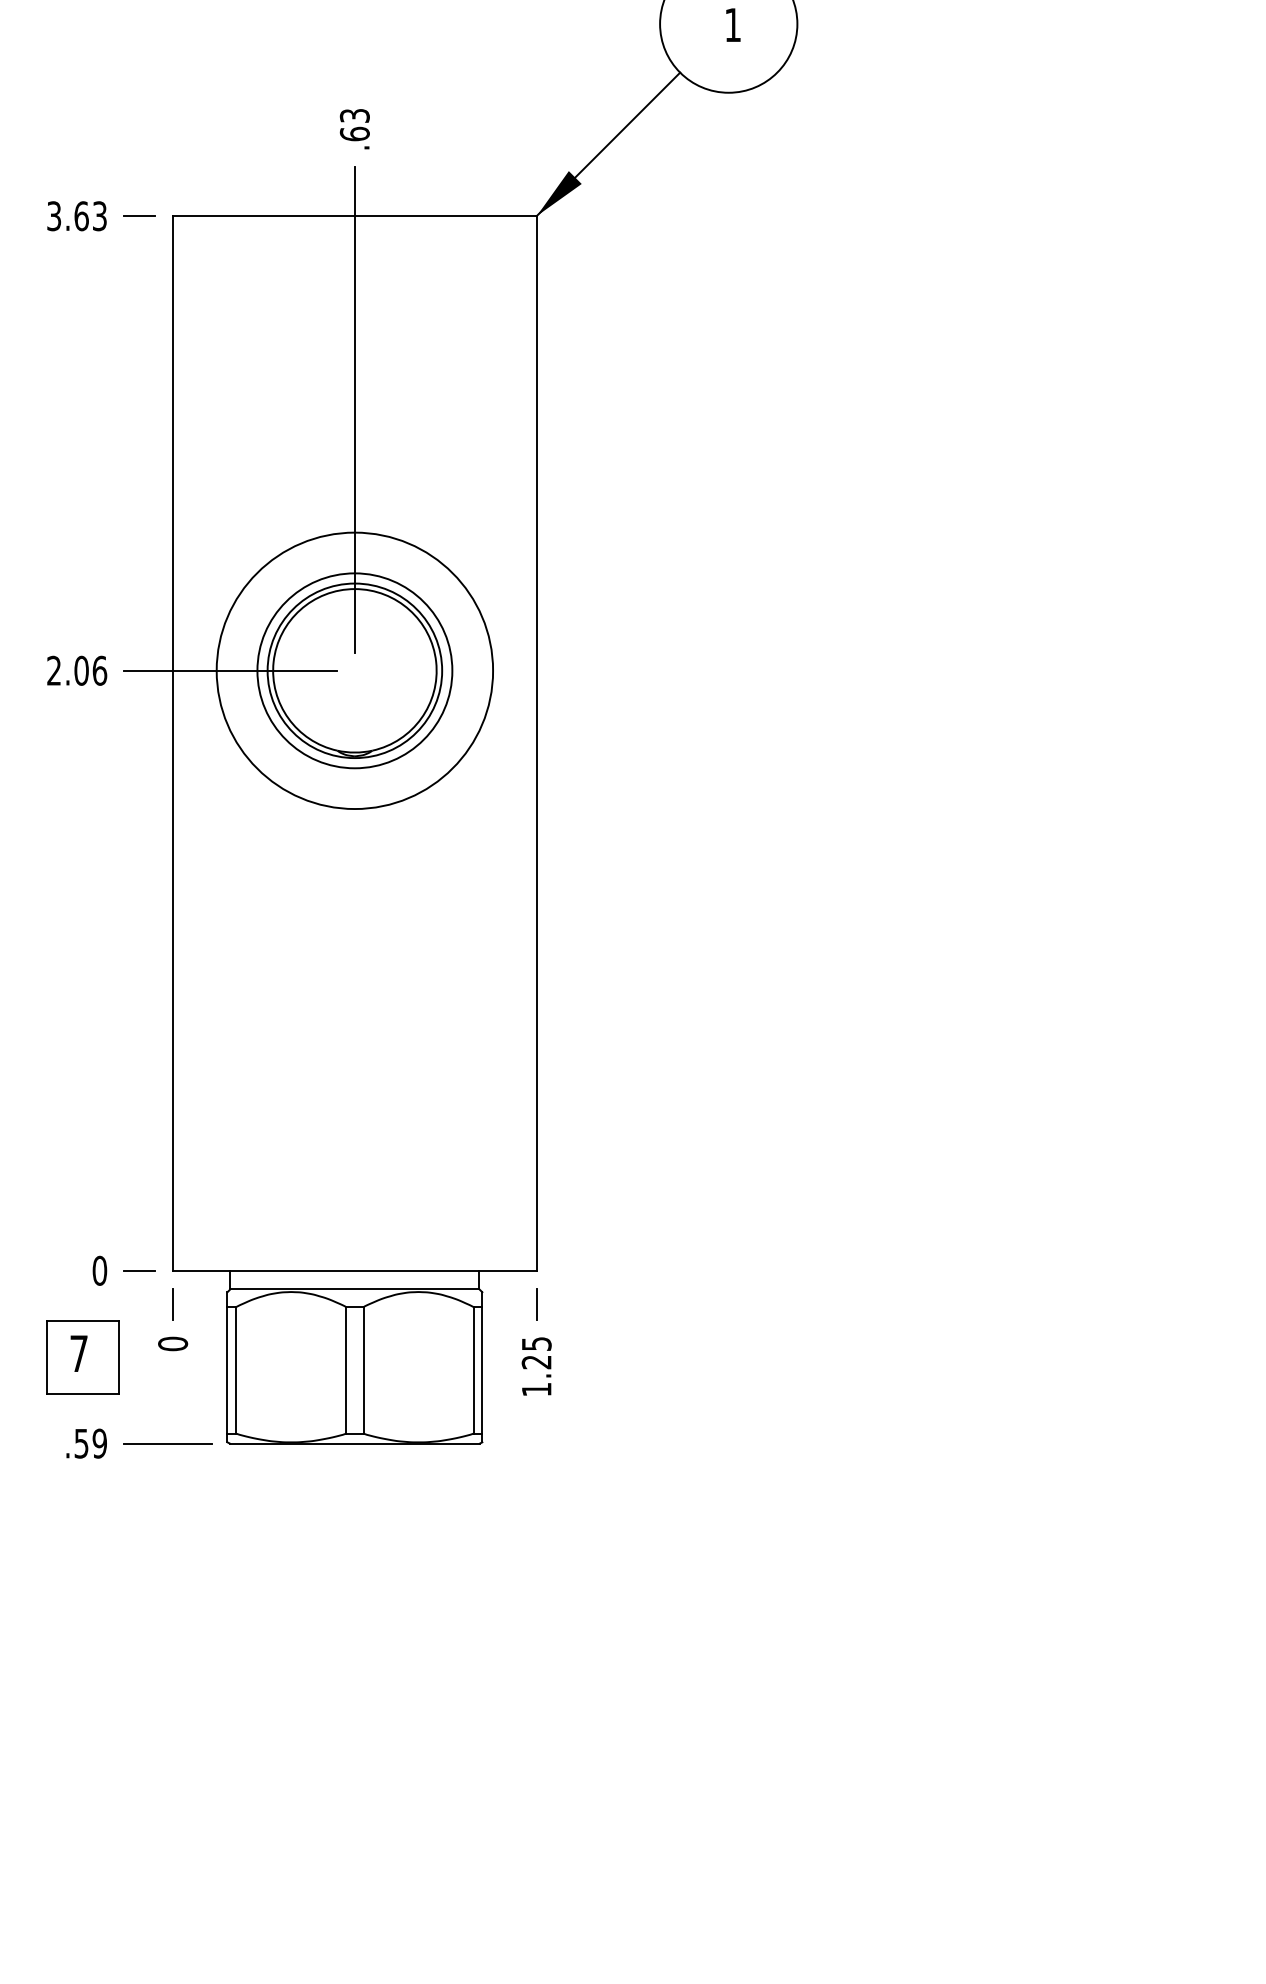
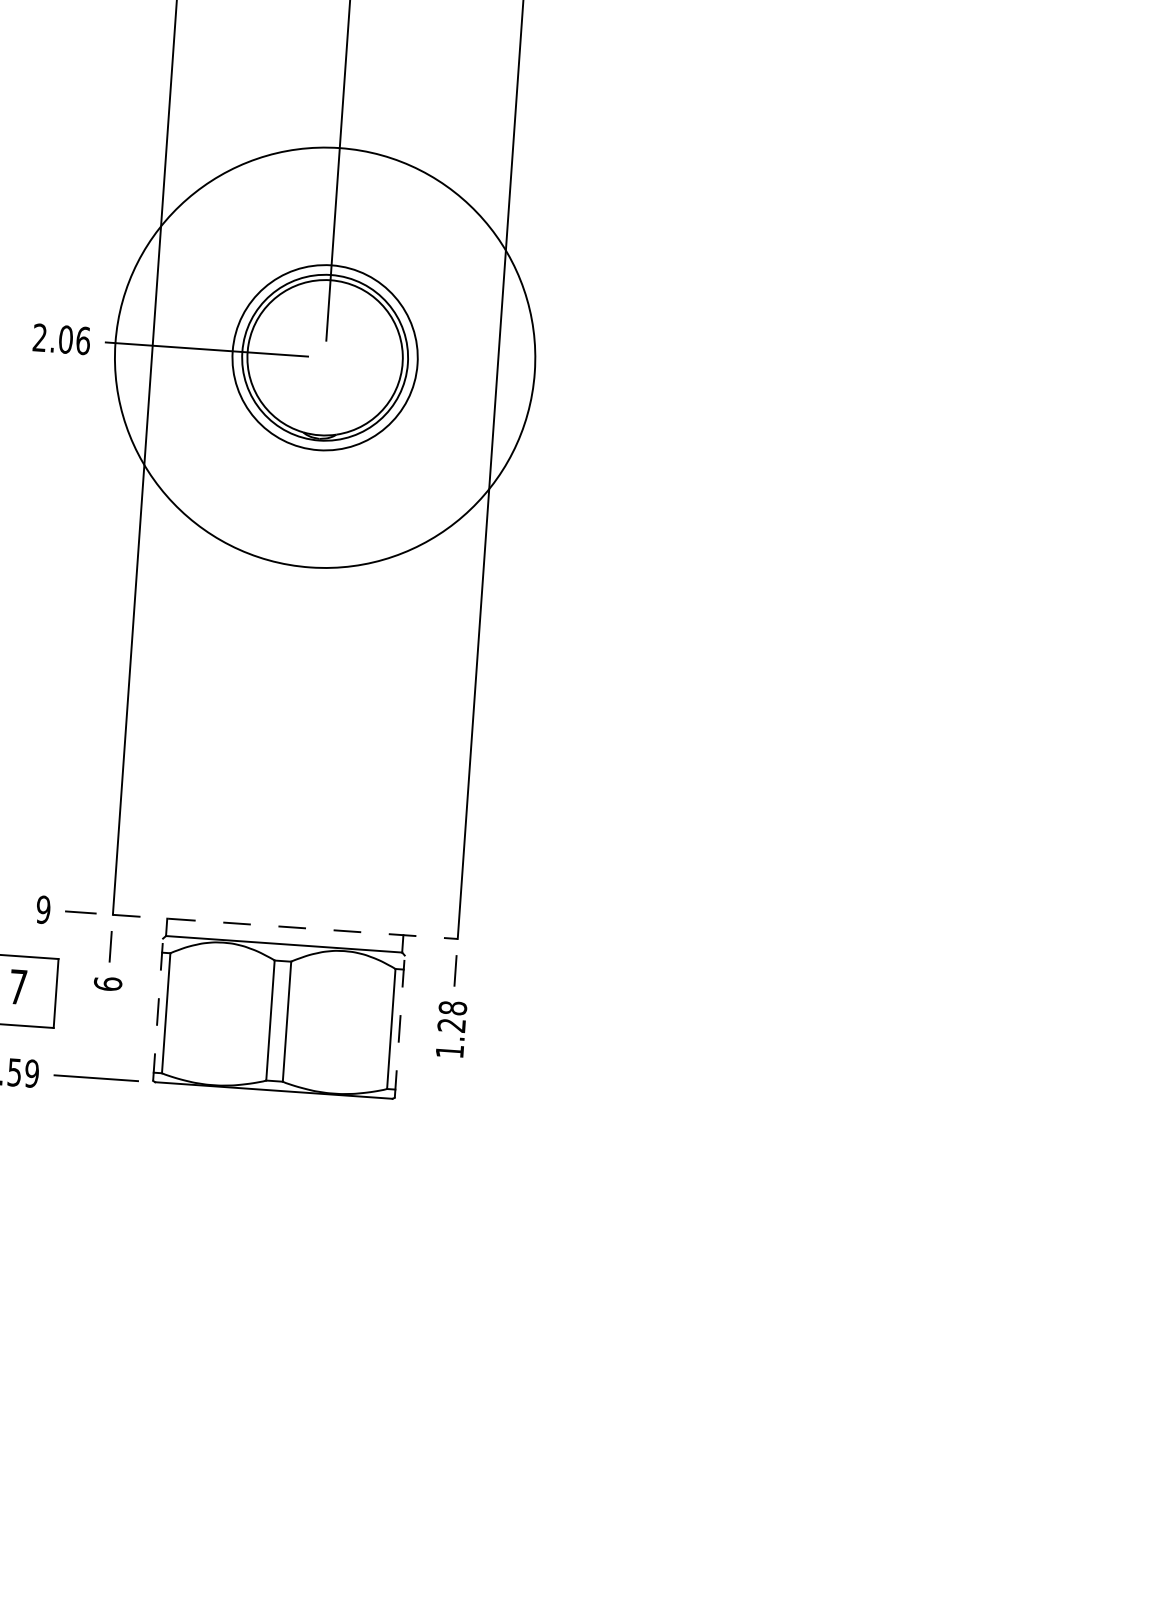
circle: (354, 670) -> (324, 357), size x1.6
text: (99, 1270) -> (43, 909), 0 -> 9
line: (354, 1271) -> (284, 927), solid -> dashed
text: (172, 1343) -> (107, 983), 0 -> 6
text: (536, 1343) -> (452, 1007), 1.25 -> 1.28
line: (227, 1366) -> (158, 1009), solid -> dashed
line: (482, 1366) -> (400, 1025), solid -> dashed

